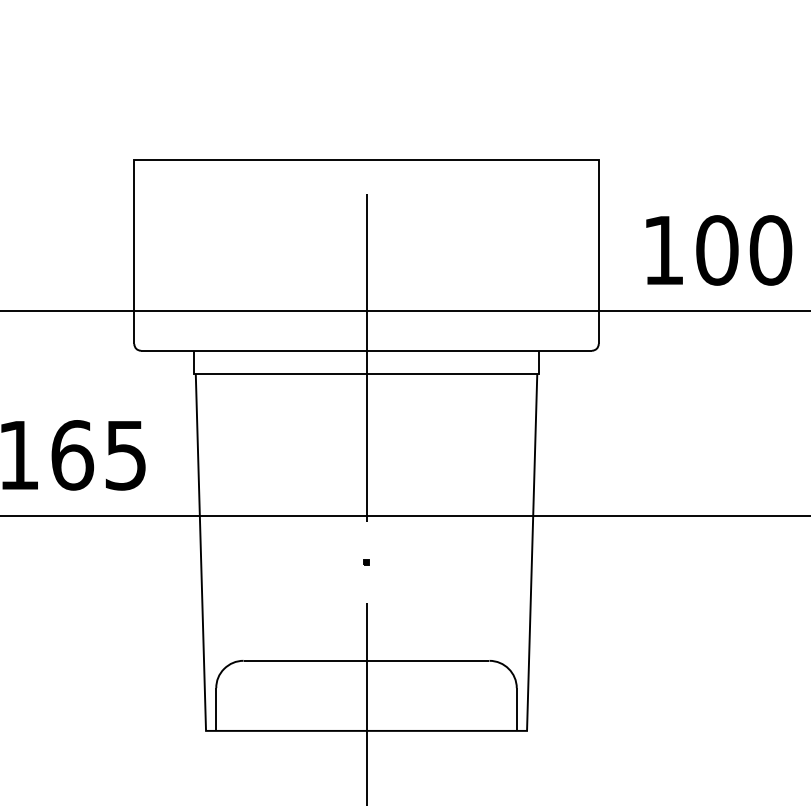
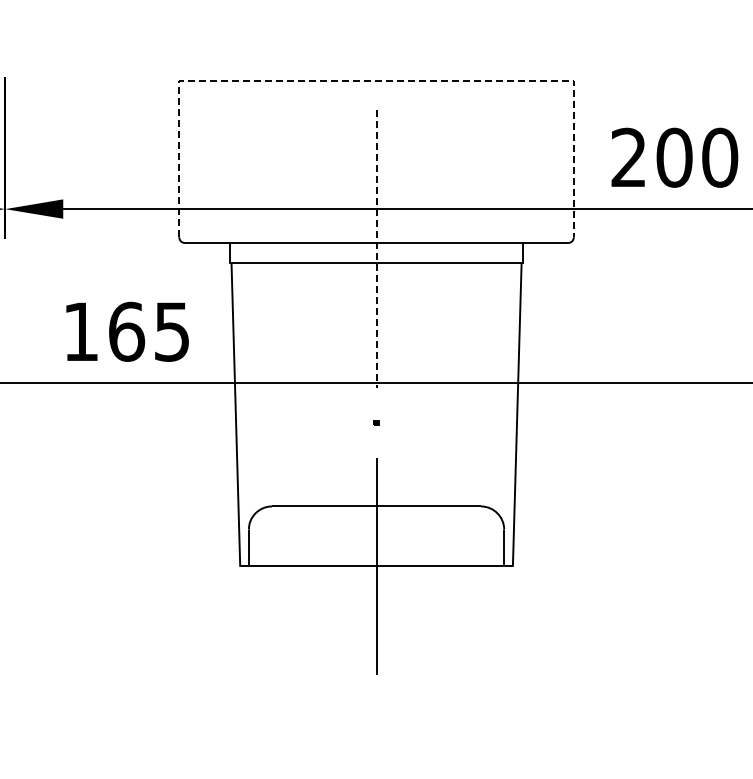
line: (367, 159) -> (377, 80), solid -> dashed
text: (663, 248) -> (628, 156), 100 -> 200
line: (366, 358) -> (376, 249), solid -> dashed

